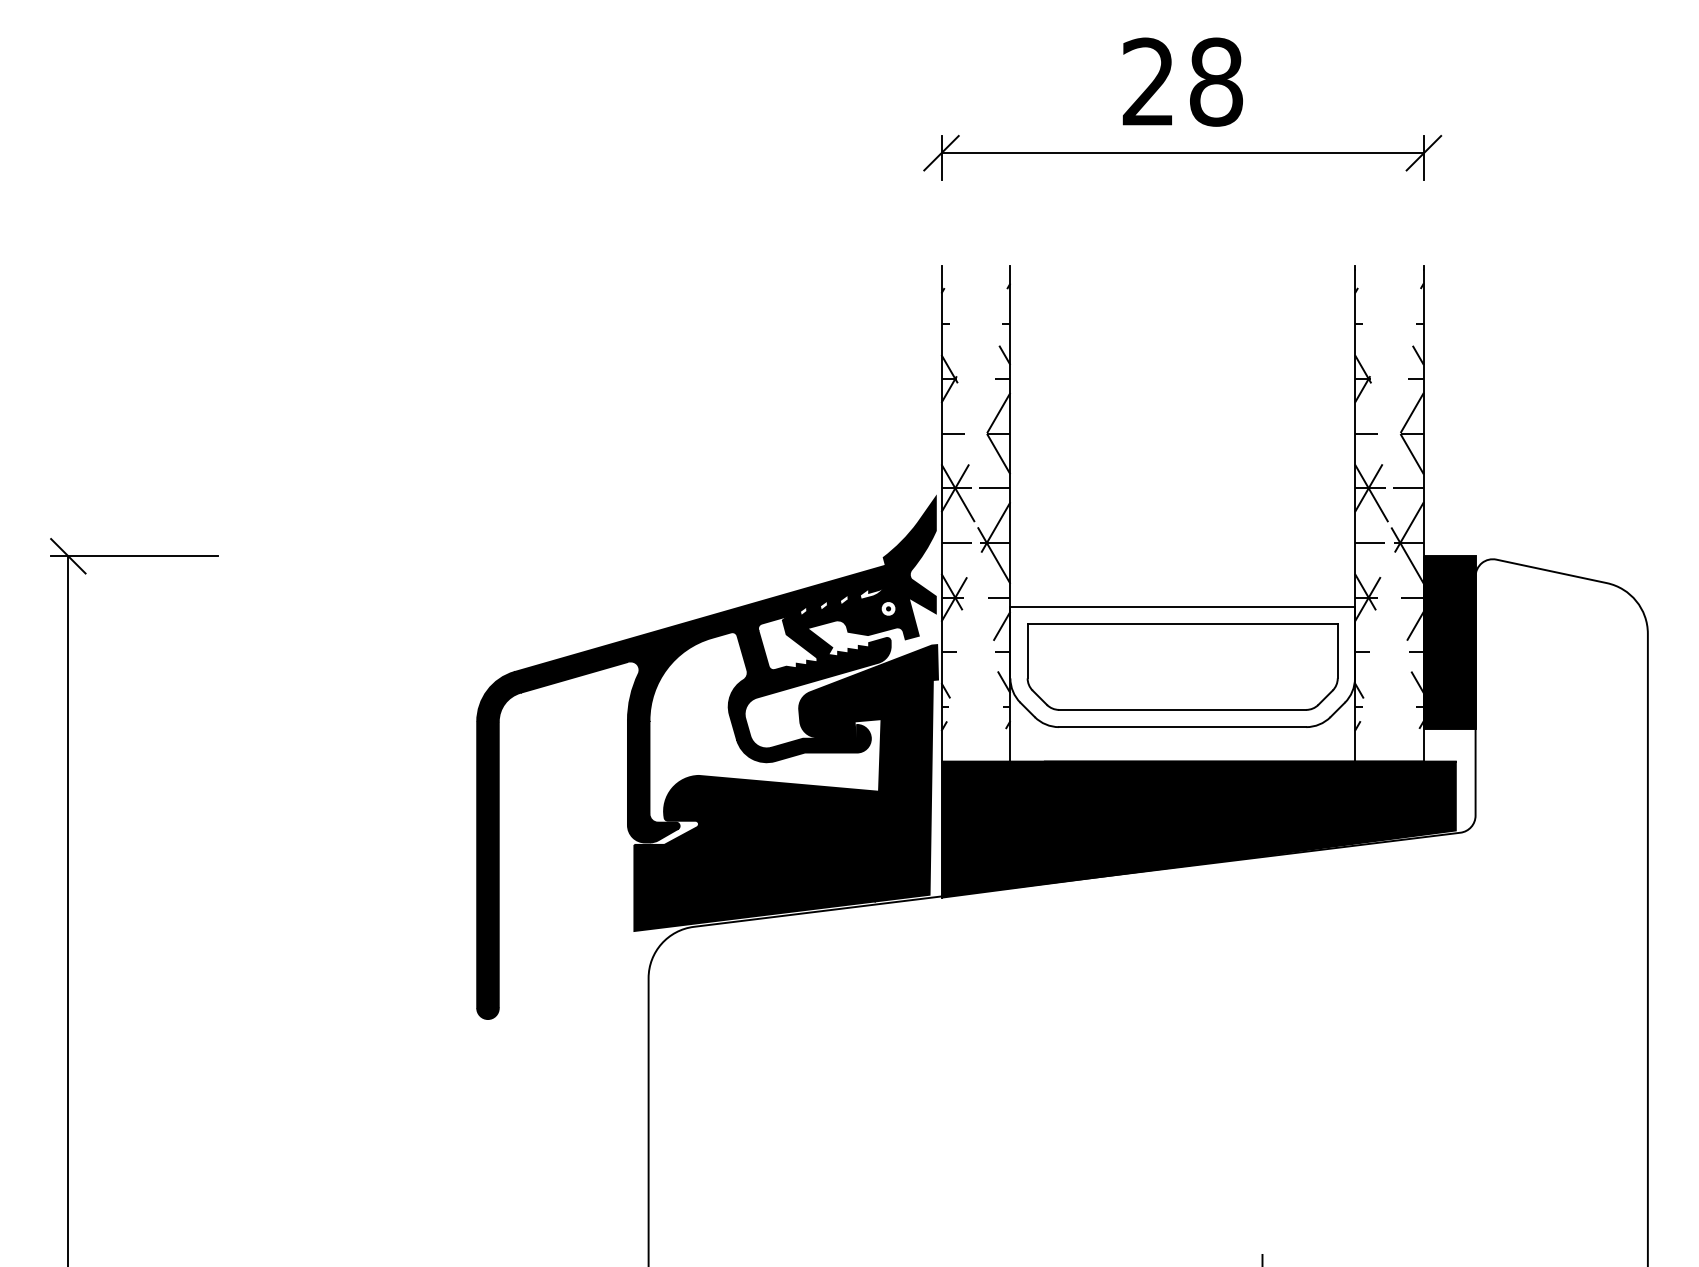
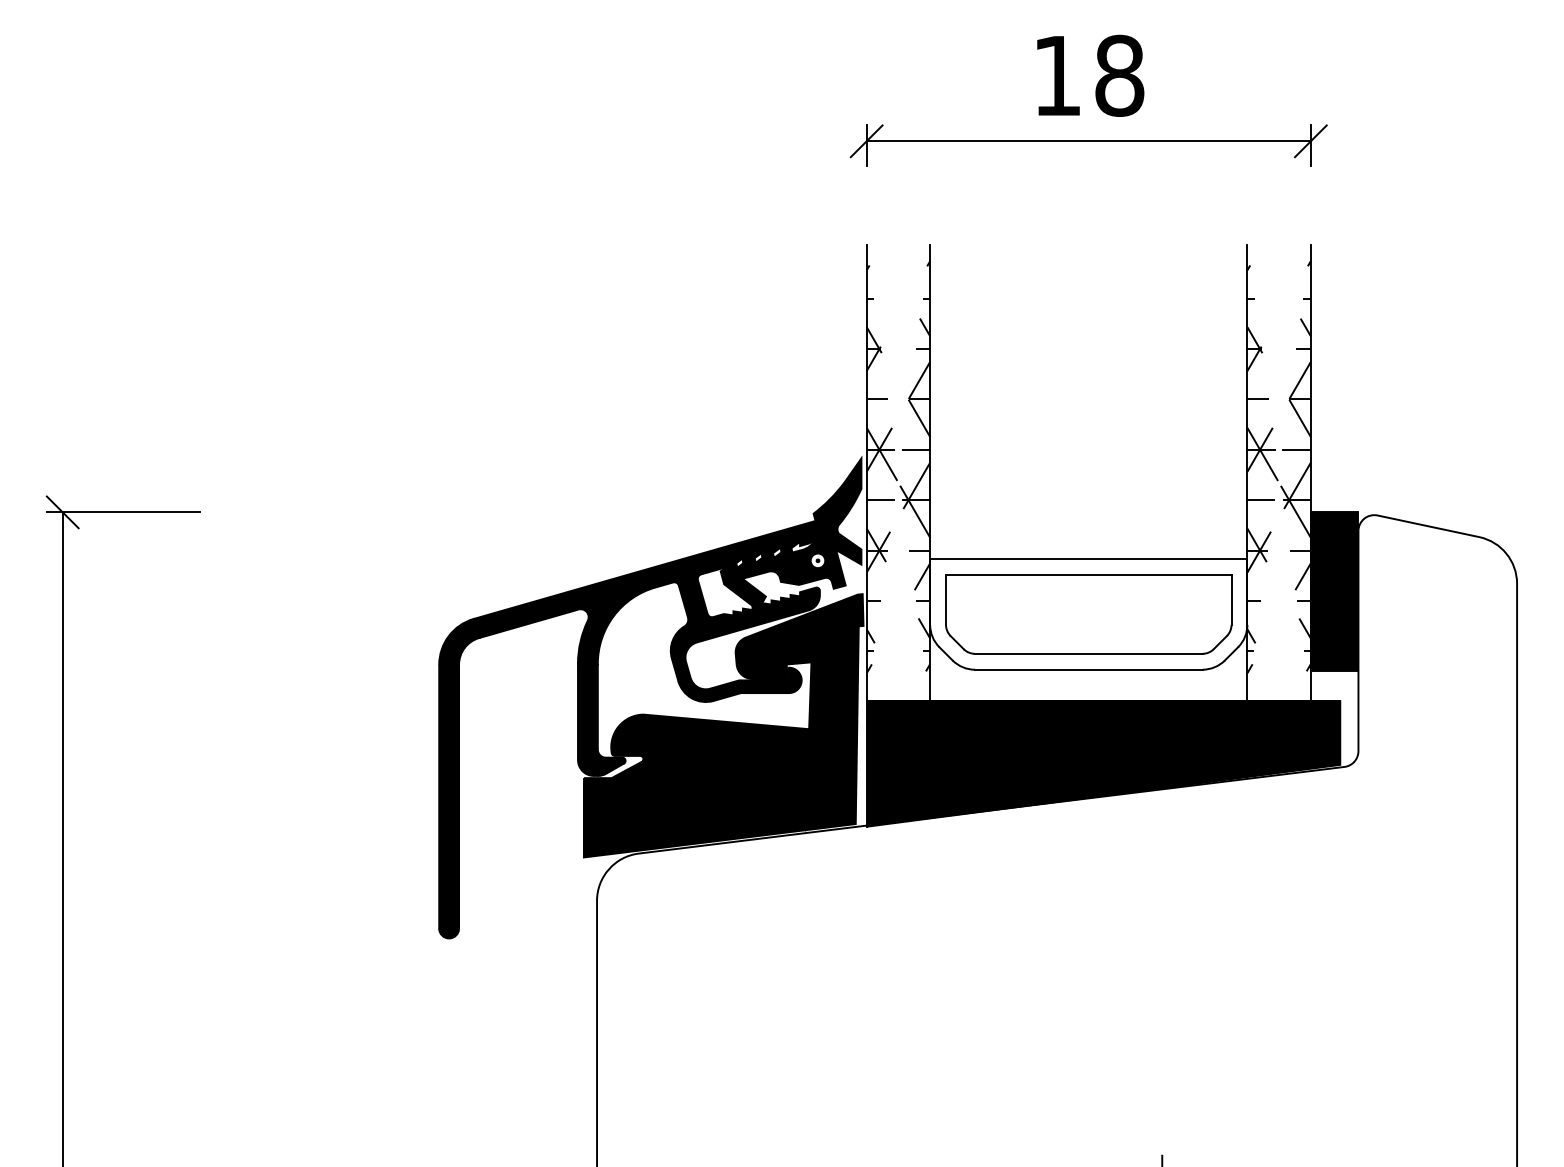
text: (1147, 80) -> (1056, 74), 28 -> 18

